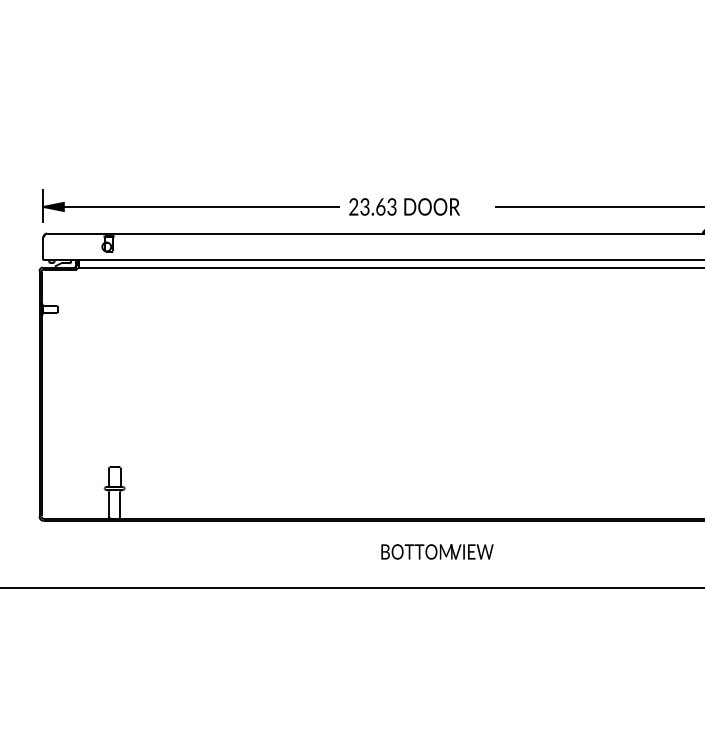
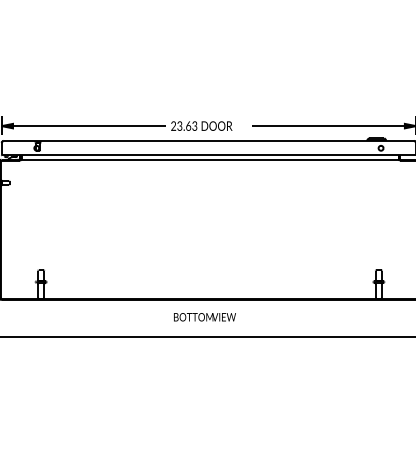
text: (436, 552) -> (204, 317), moved

